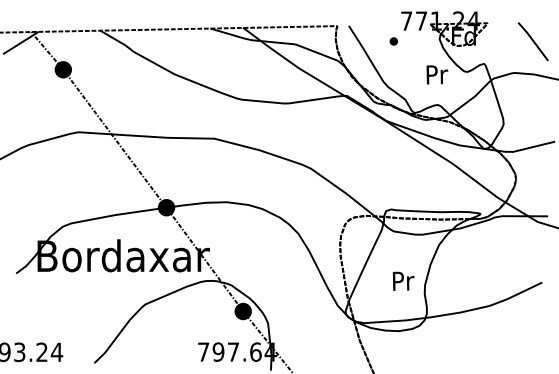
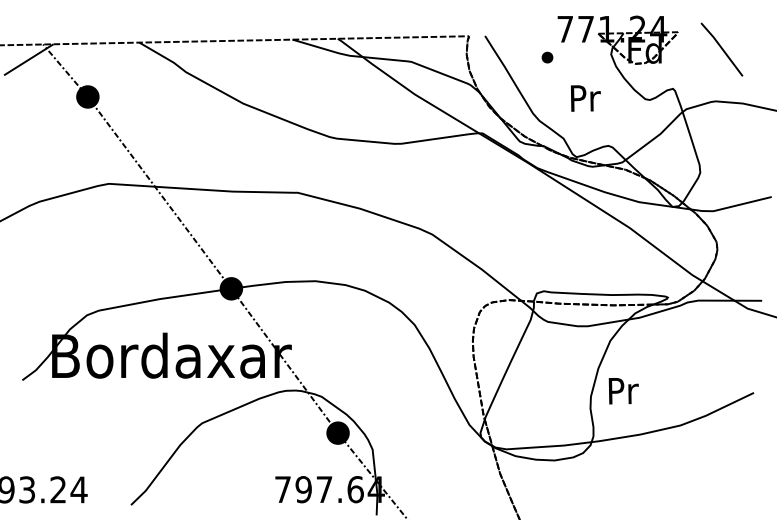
line: (532, 41) -> (720, 49), moved
text: (437, 74) -> (585, 97), moved
text: (403, 280) -> (623, 390), moved

